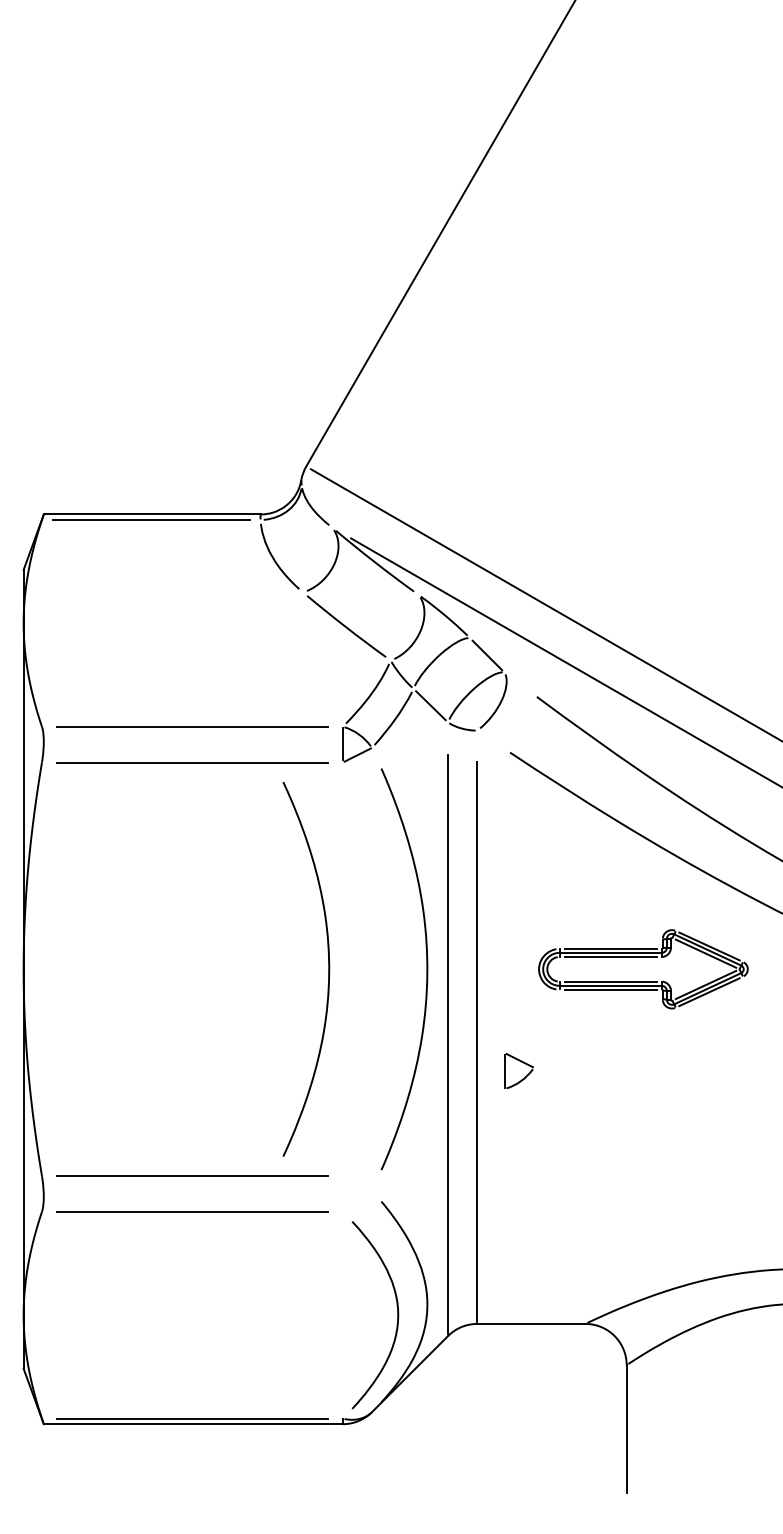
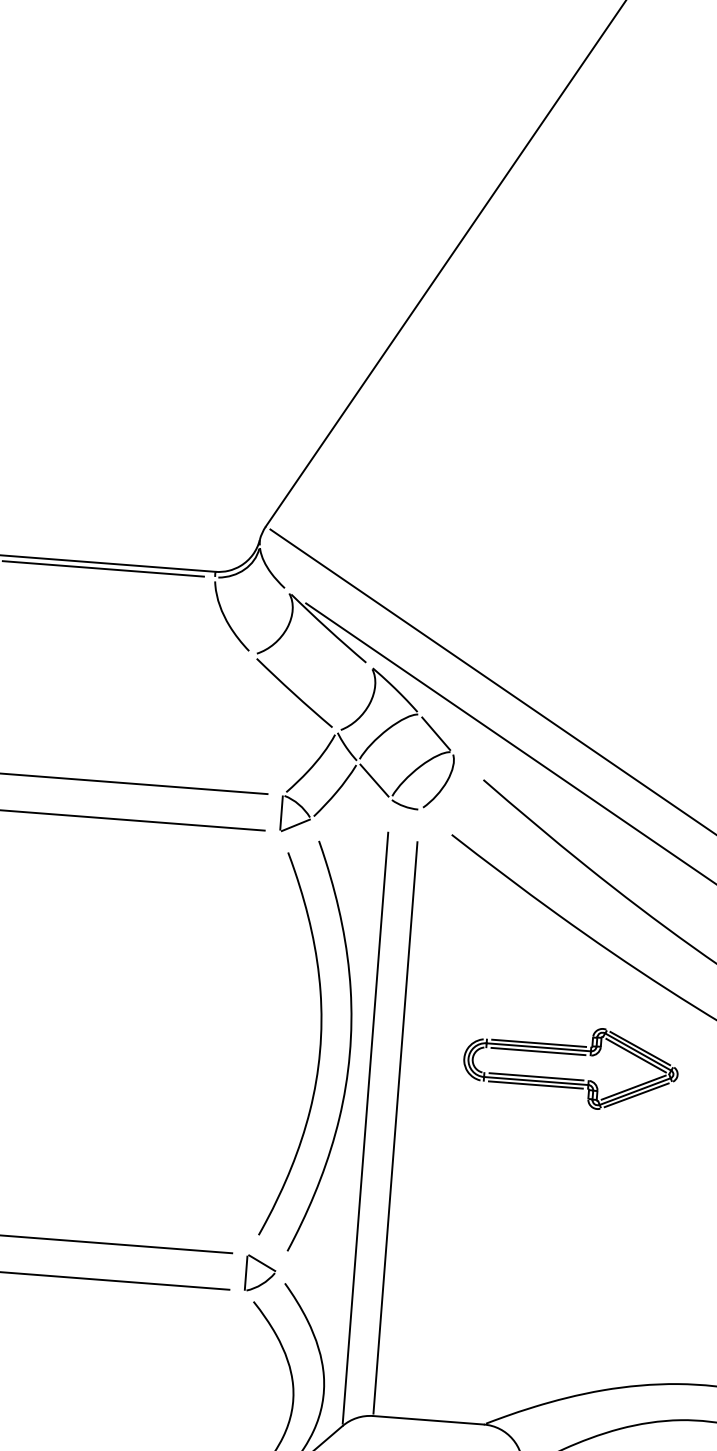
curve: (328, 969) -> (319, 1047), moved
part: (518, 1070) -> (260, 1273), moved

